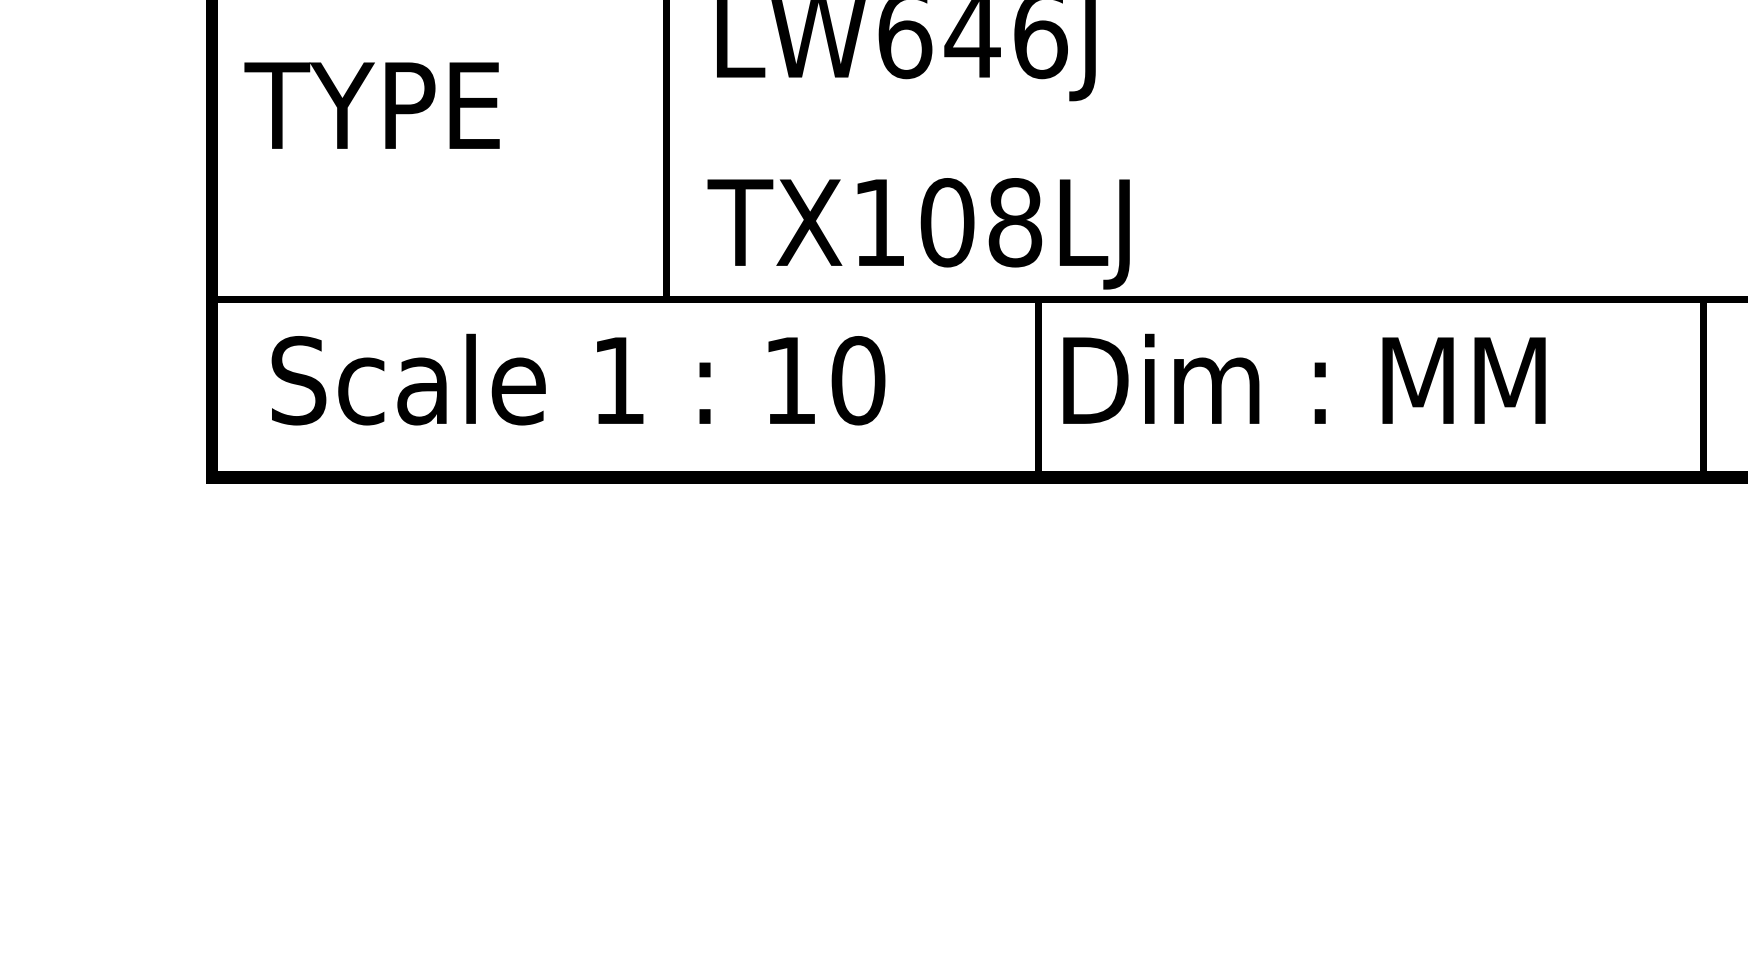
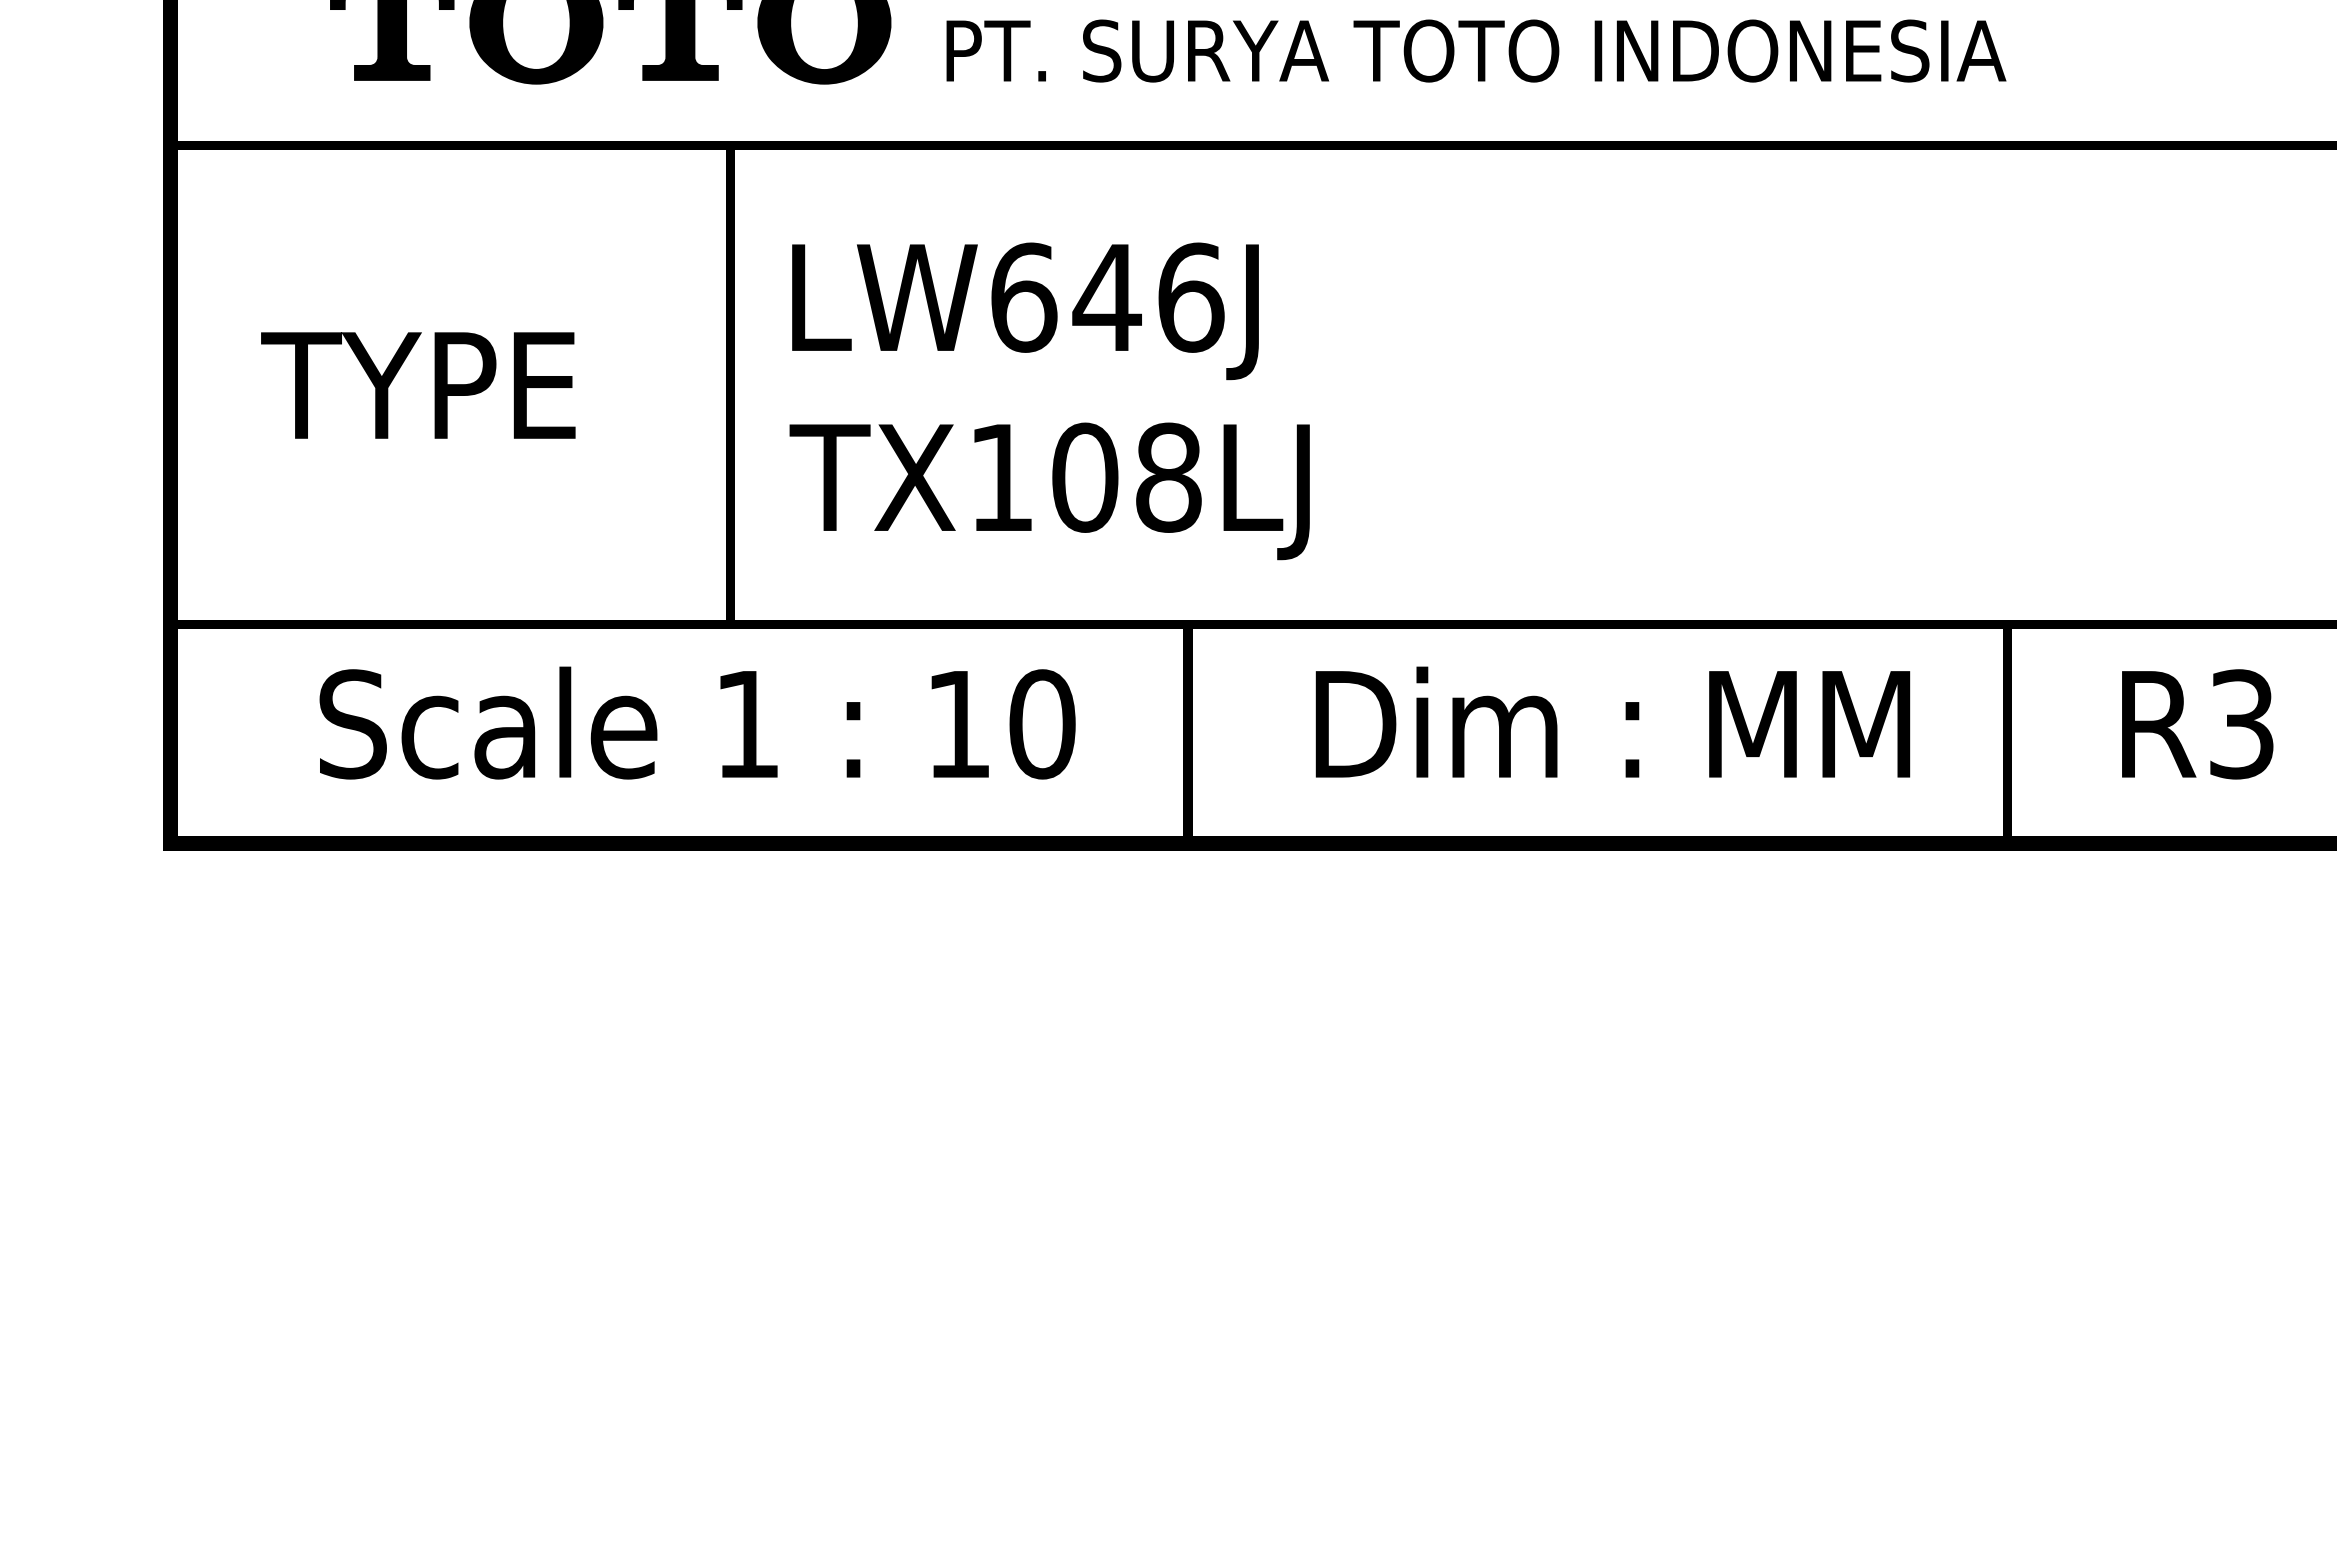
text: (372, 105) -> (418, 385), moved
text: (918, 233) -> (1049, 491), moved
text: (1304, 378) -> (1612, 721), moved
text: (578, 379) -> (697, 722), moved

